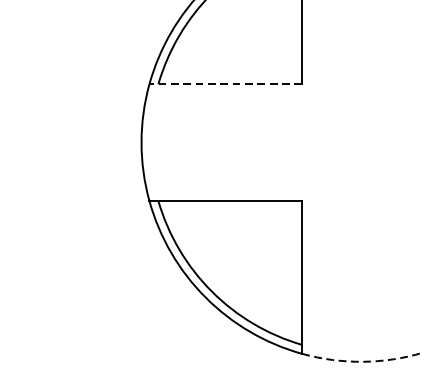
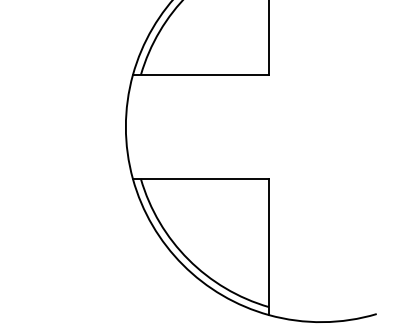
line: (225, 83) -> (200, 74), dashed -> solid
arc: (362, 362) -> (322, 322), dashed -> solid

